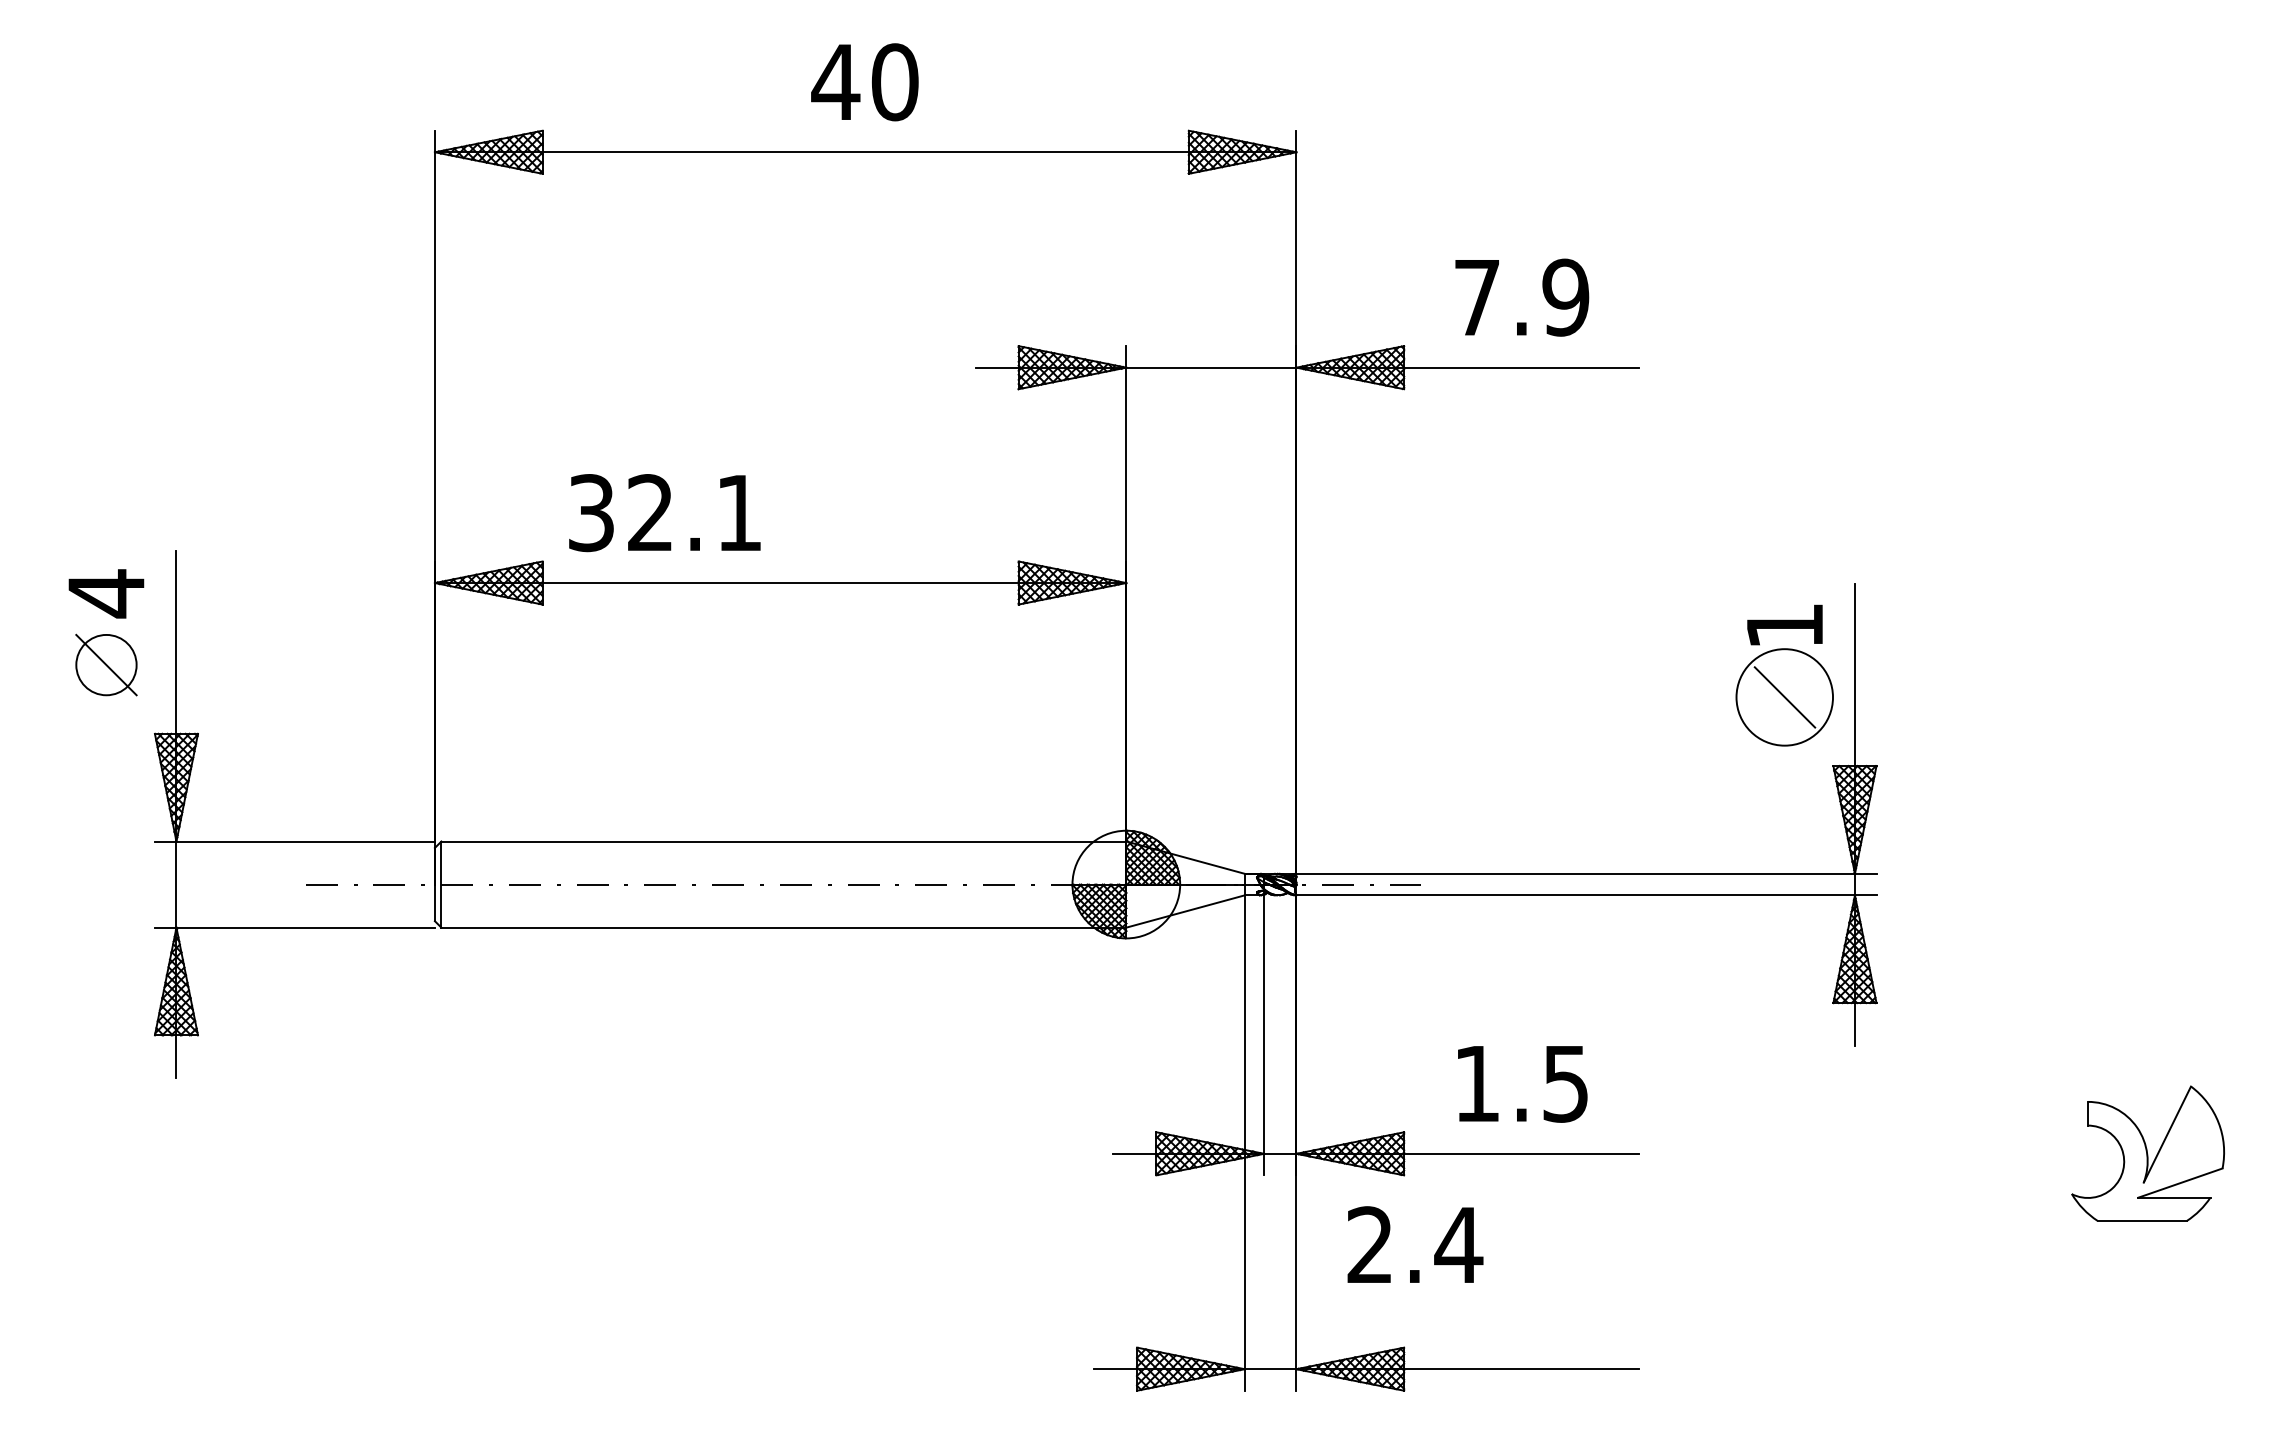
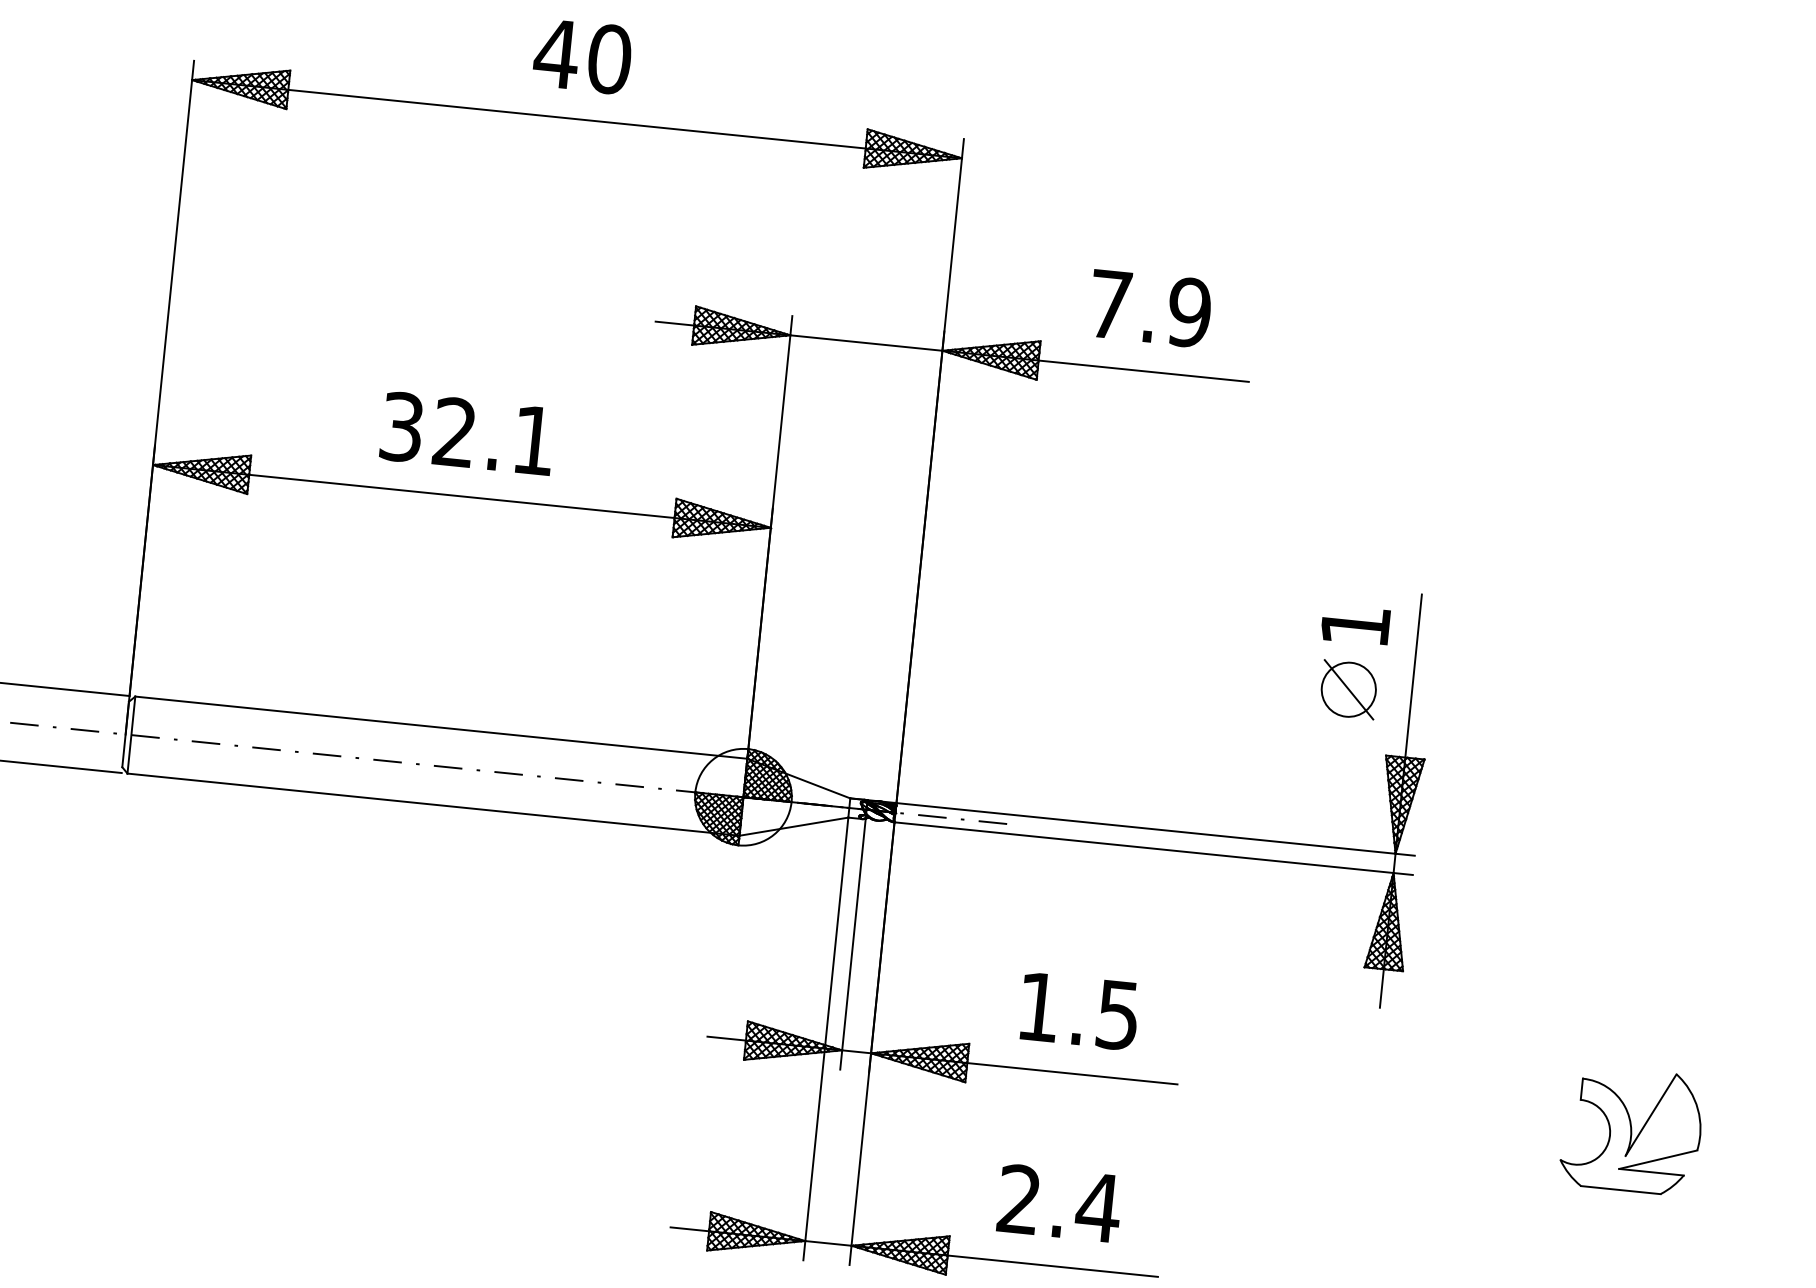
text: (664, 513) -> (467, 434), moved
circle: (1784, 697) -> (1348, 689), size x0.62
text: (1415, 1244) -> (1059, 1203), moved

